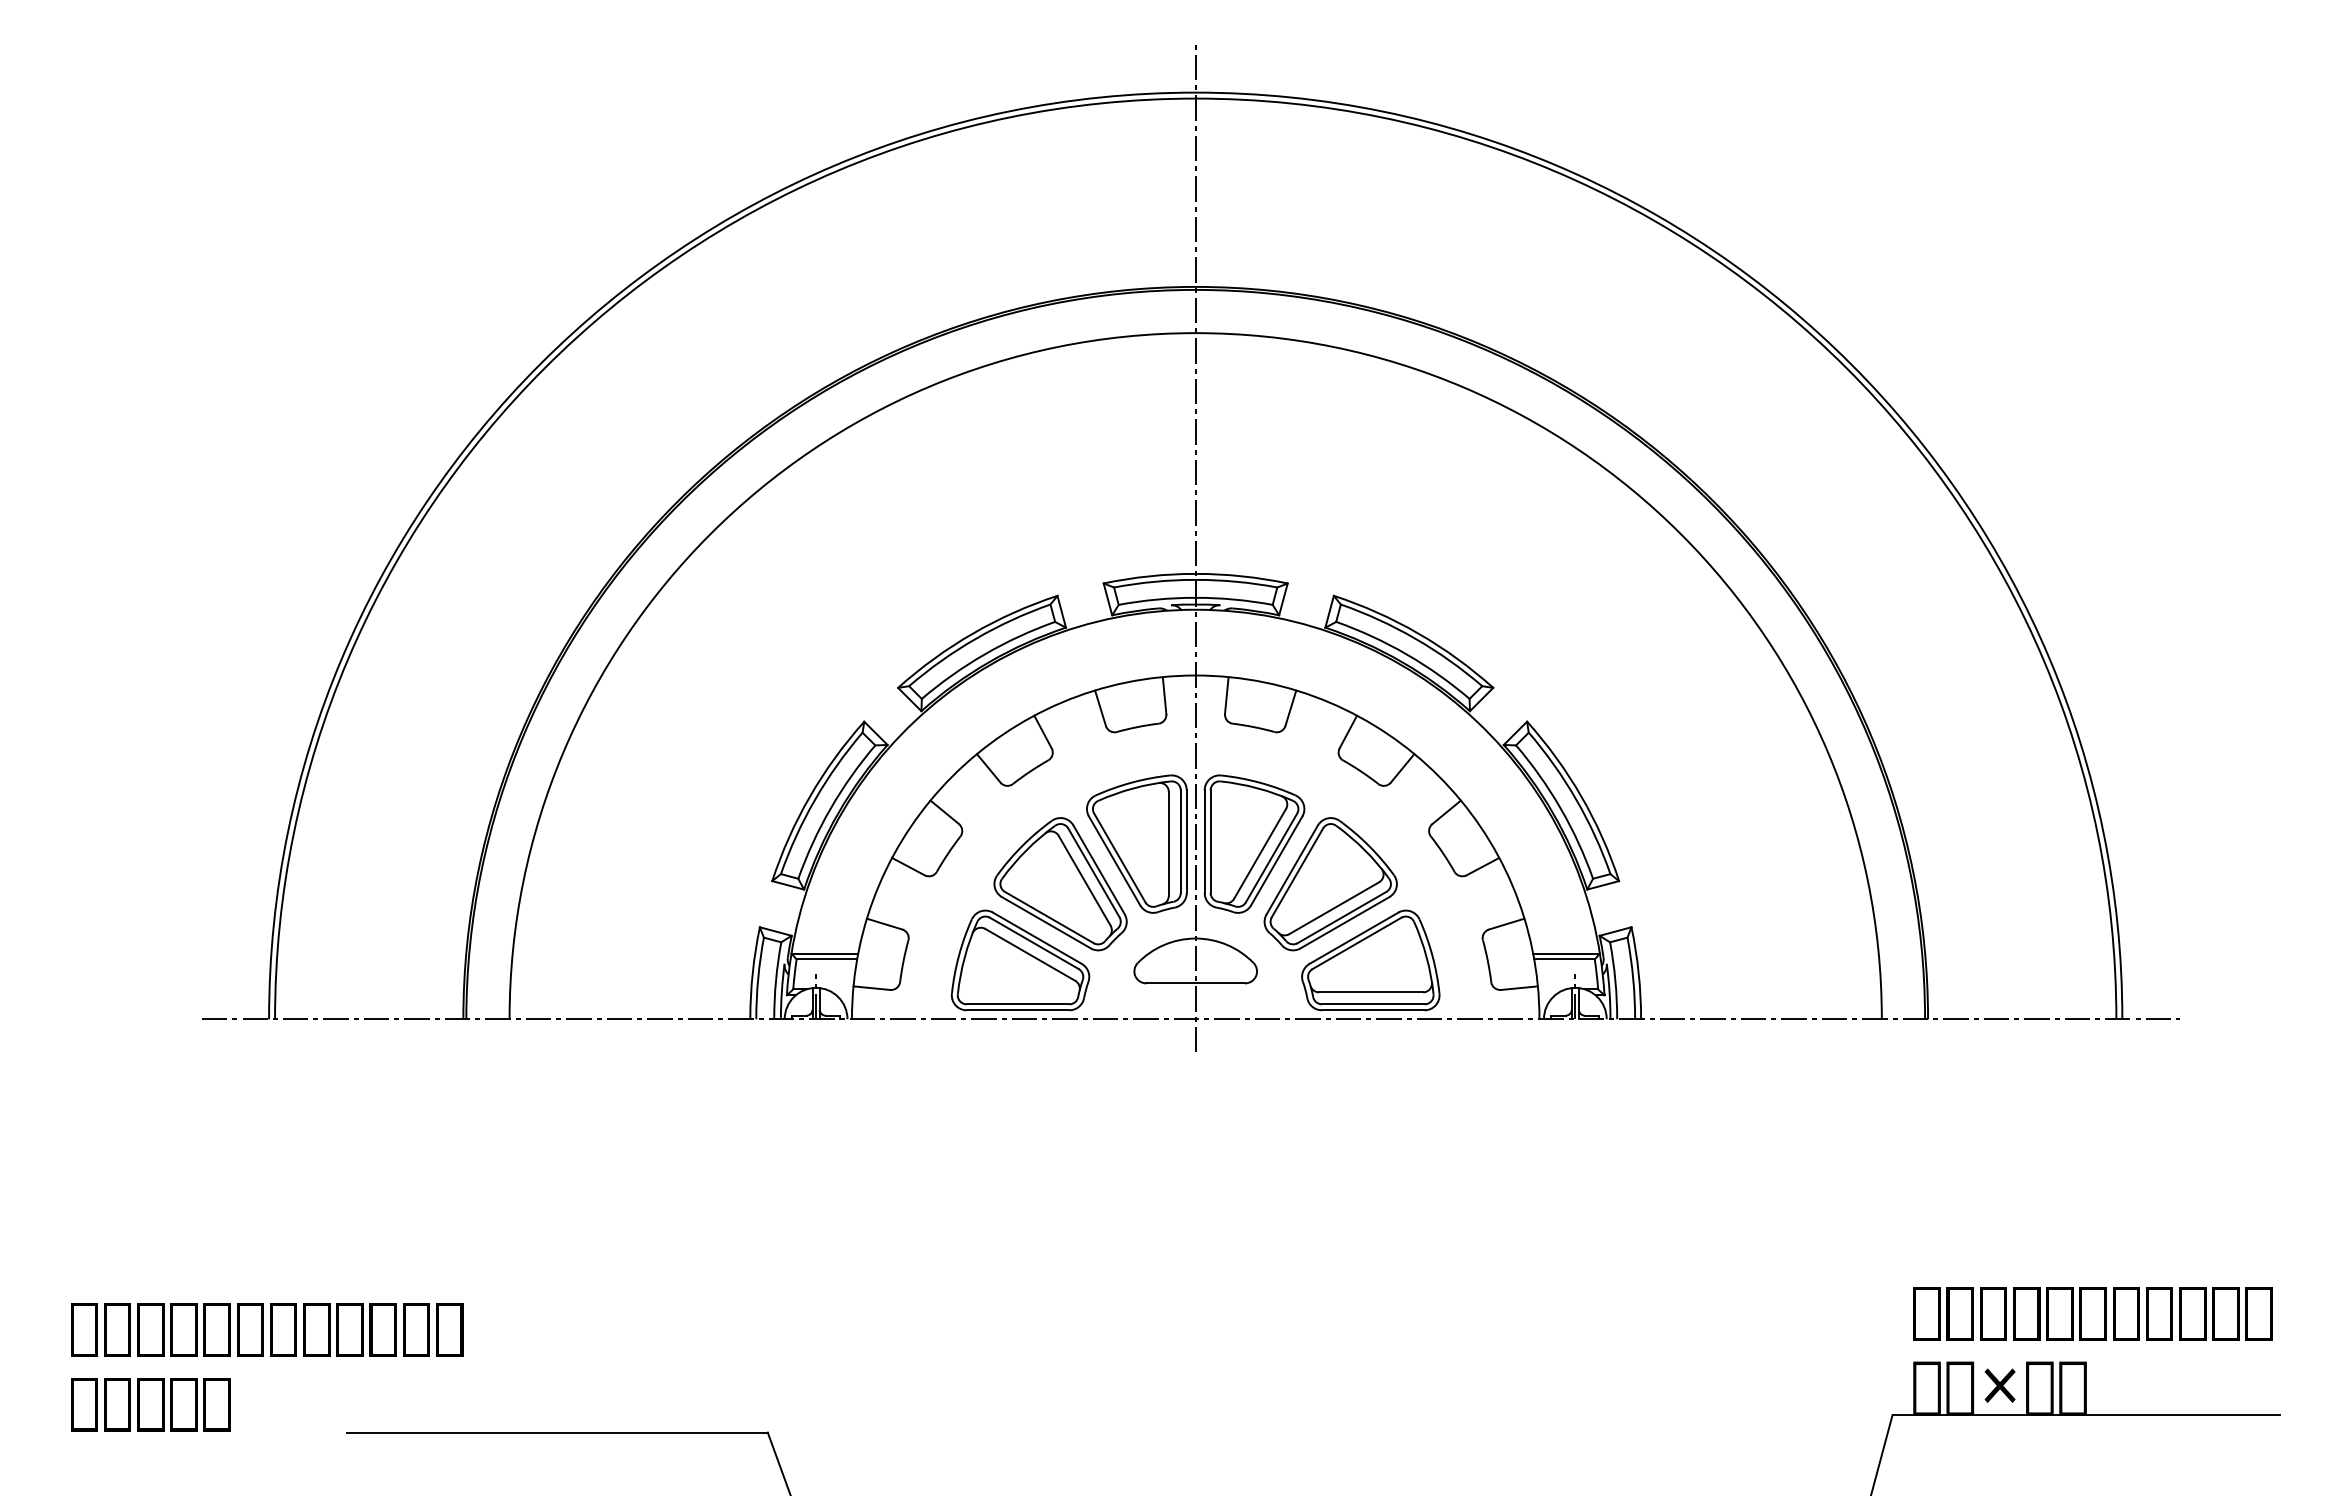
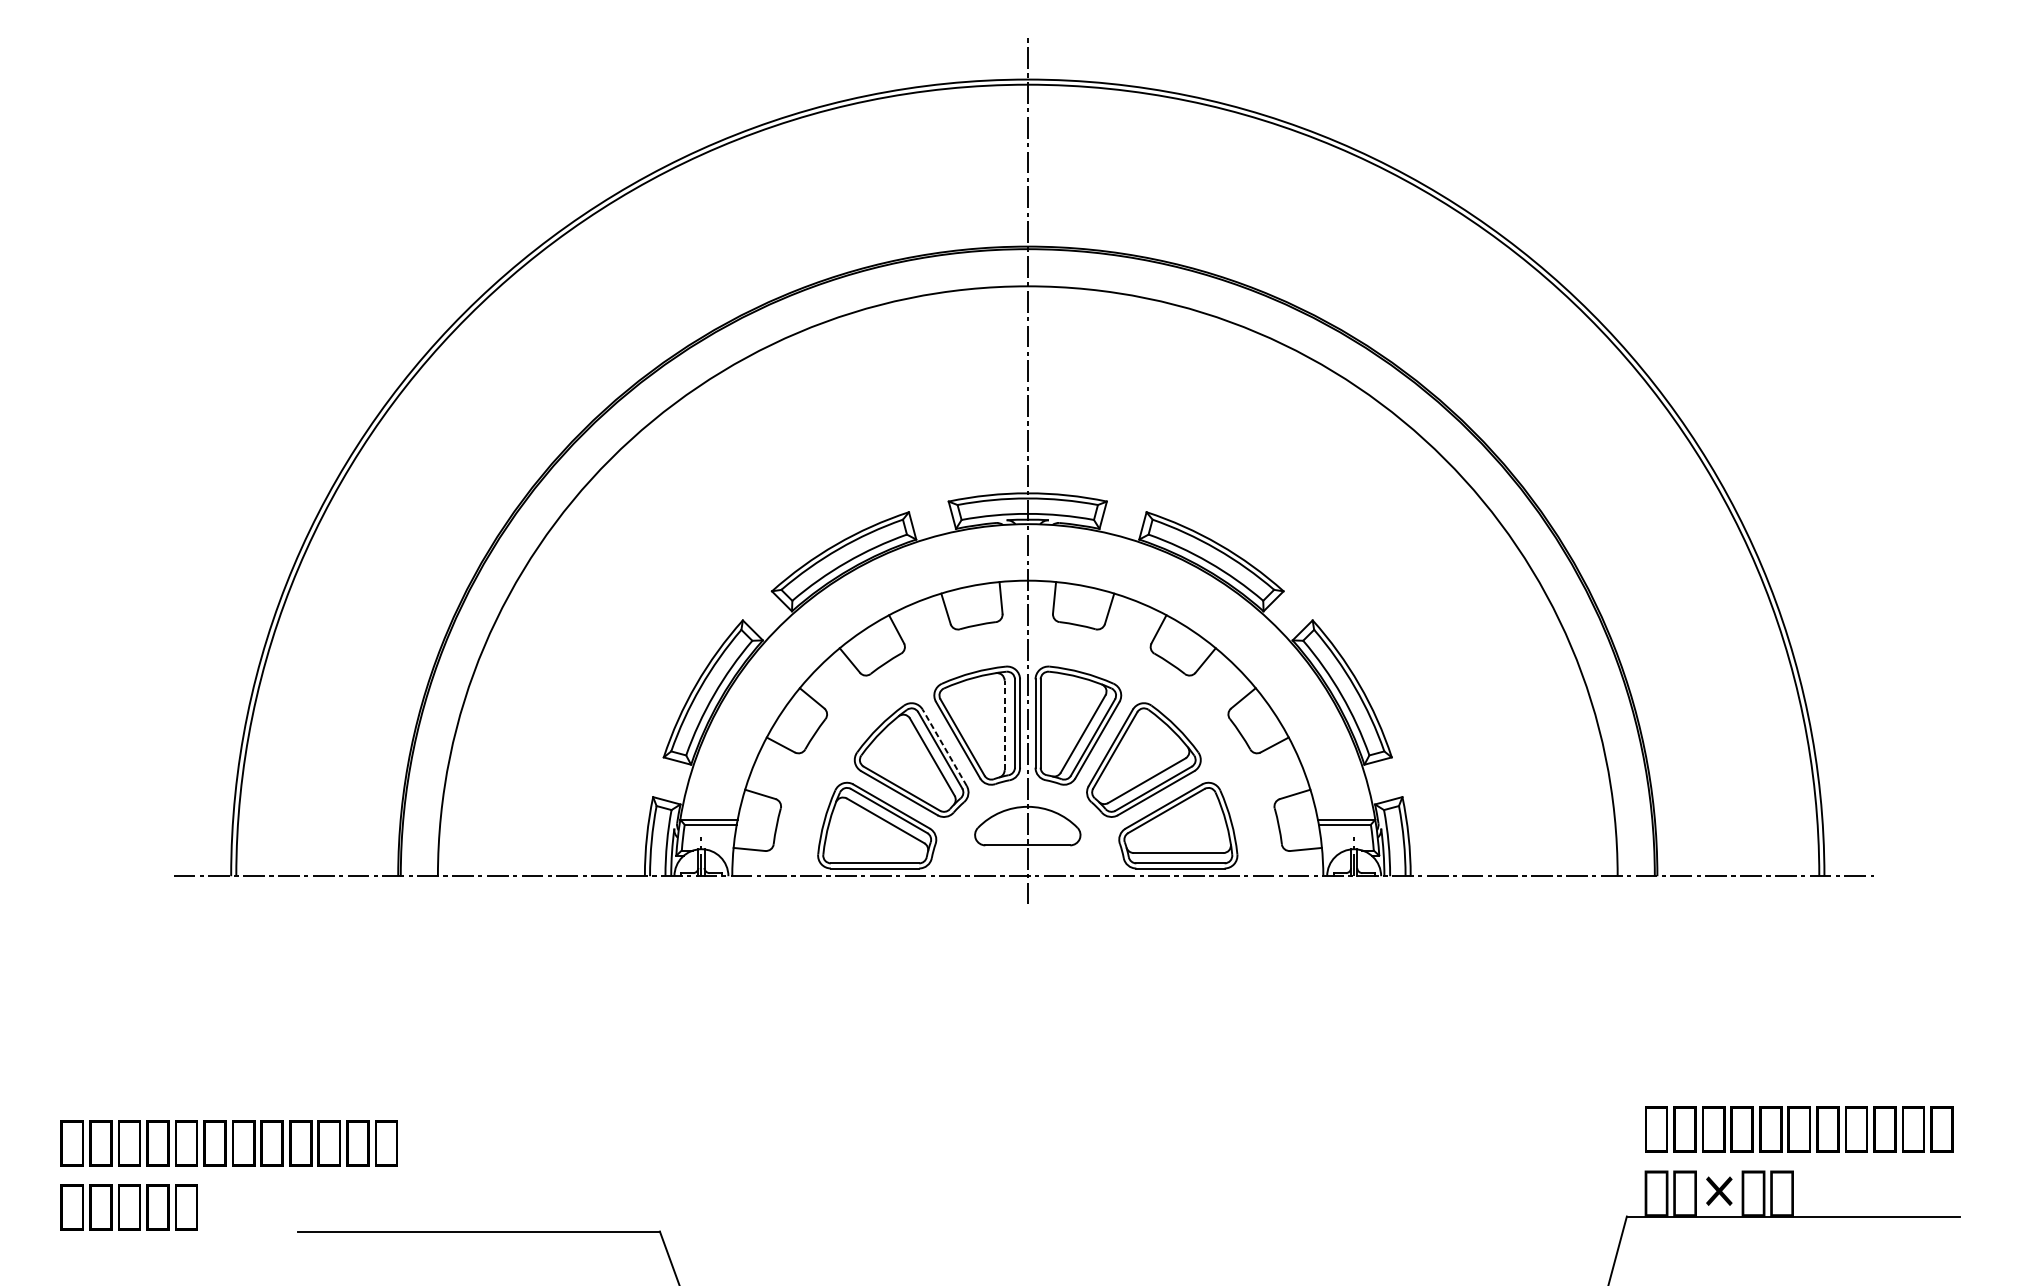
line: (1168, 843) -> (1004, 725), solid -> dashed
line: (1098, 869) -> (944, 747), solid -> dashed

